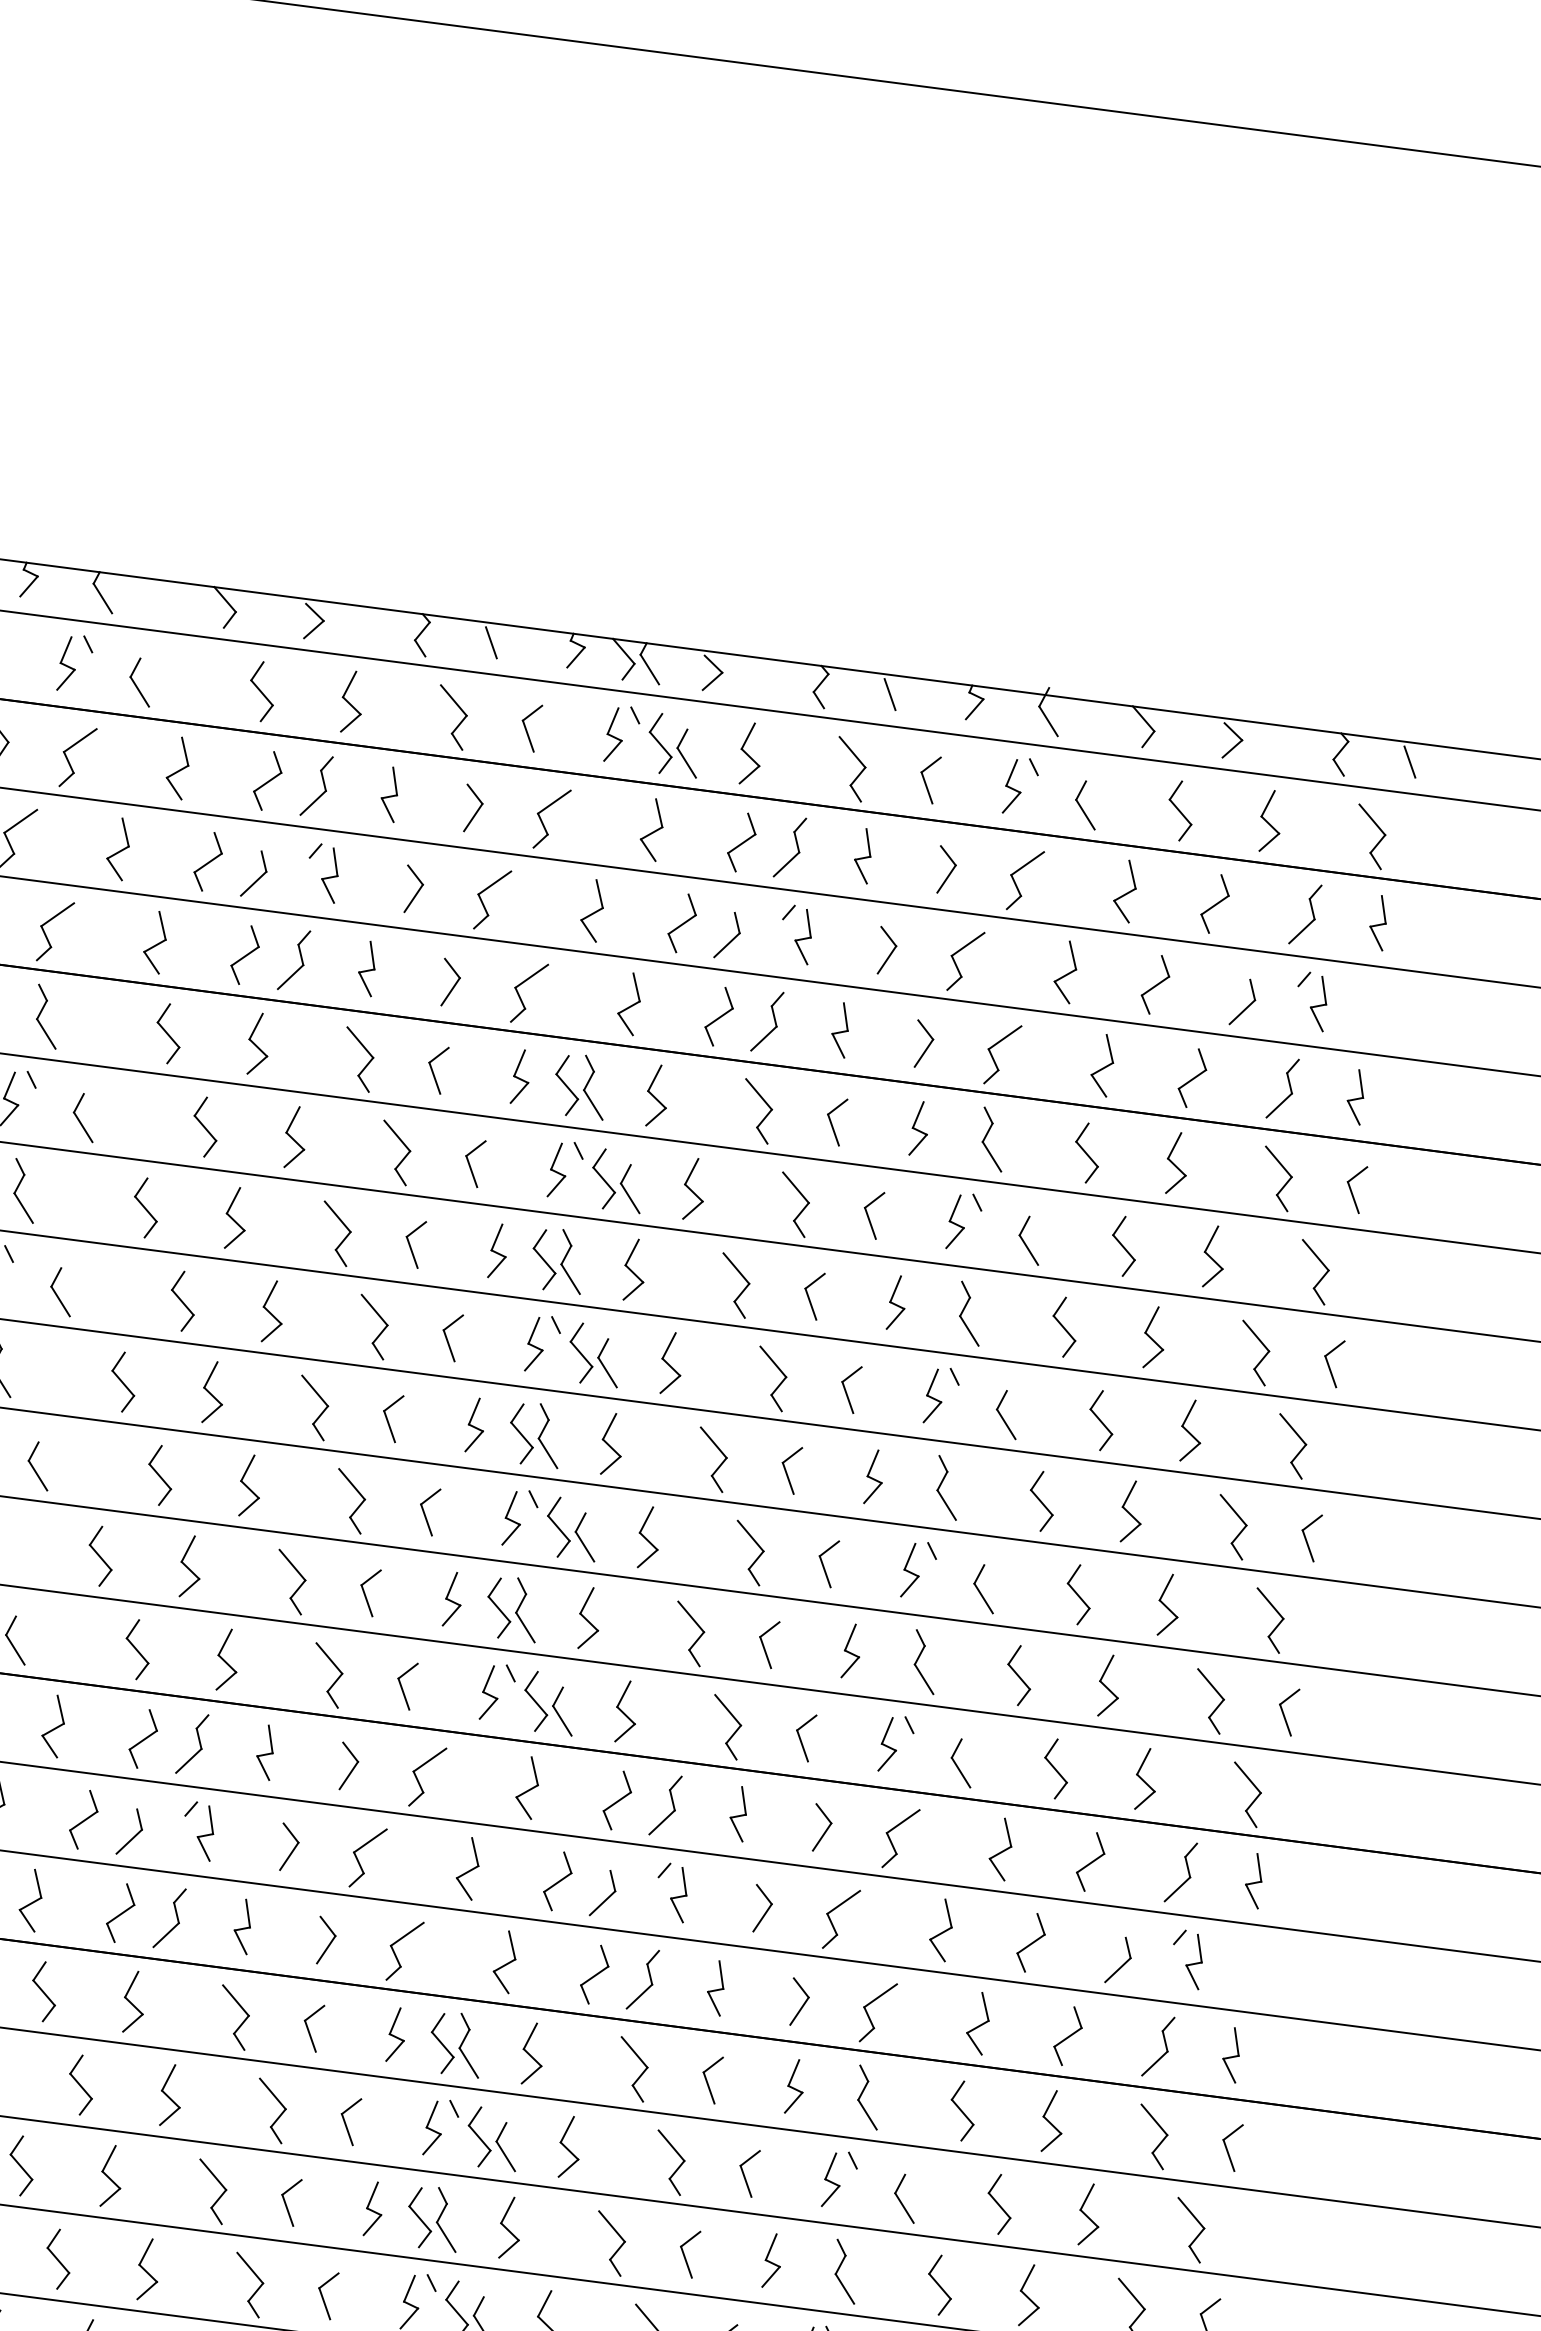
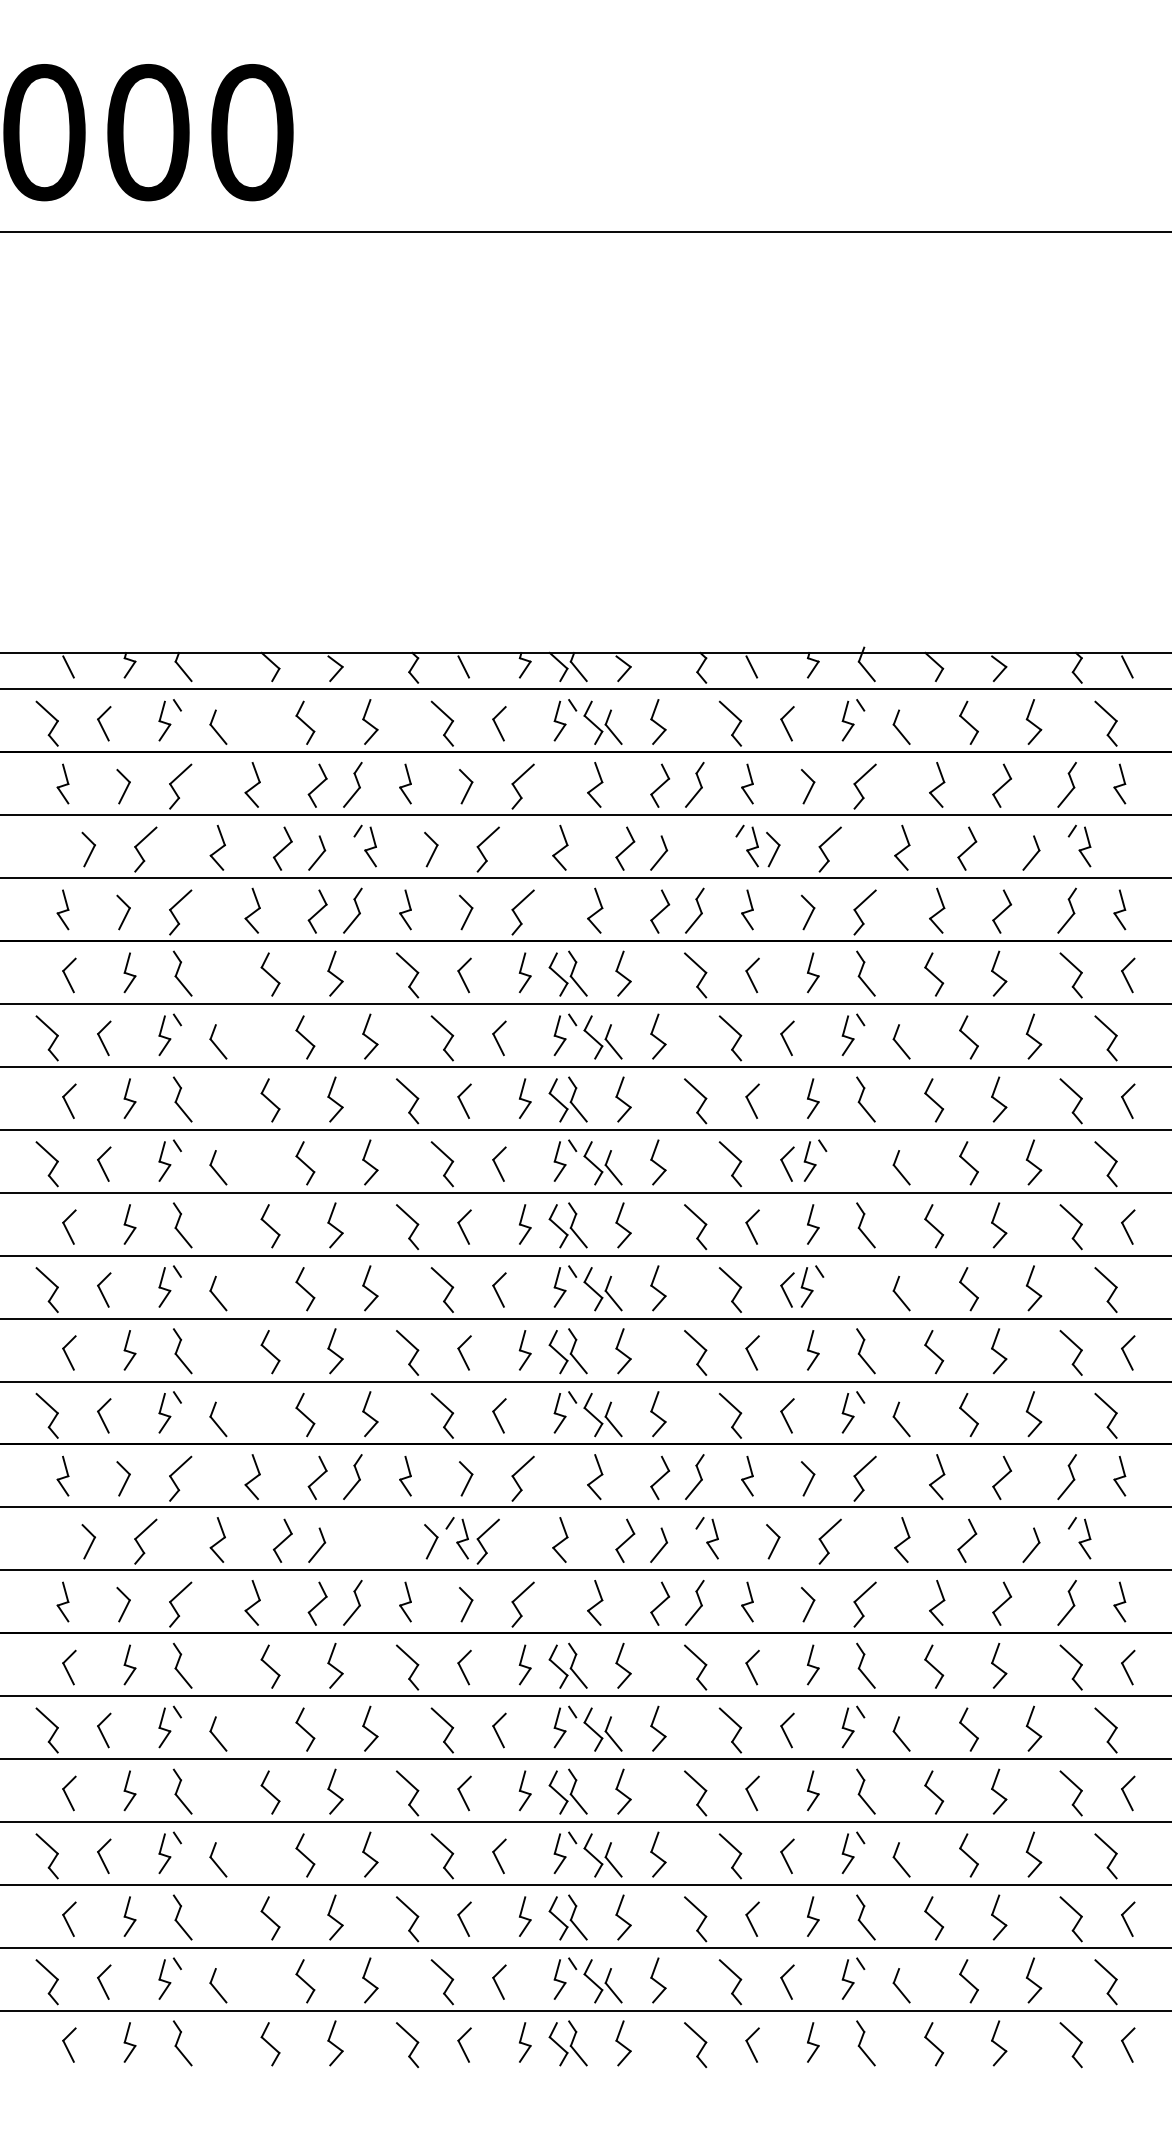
part: (795, 933) -> (746, 845), moved
part: (942, 1395) -> (815, 1160), moved
part: (919, 1570) -> (812, 1286), moved
part: (197, 1831) -> (456, 1538), moved

